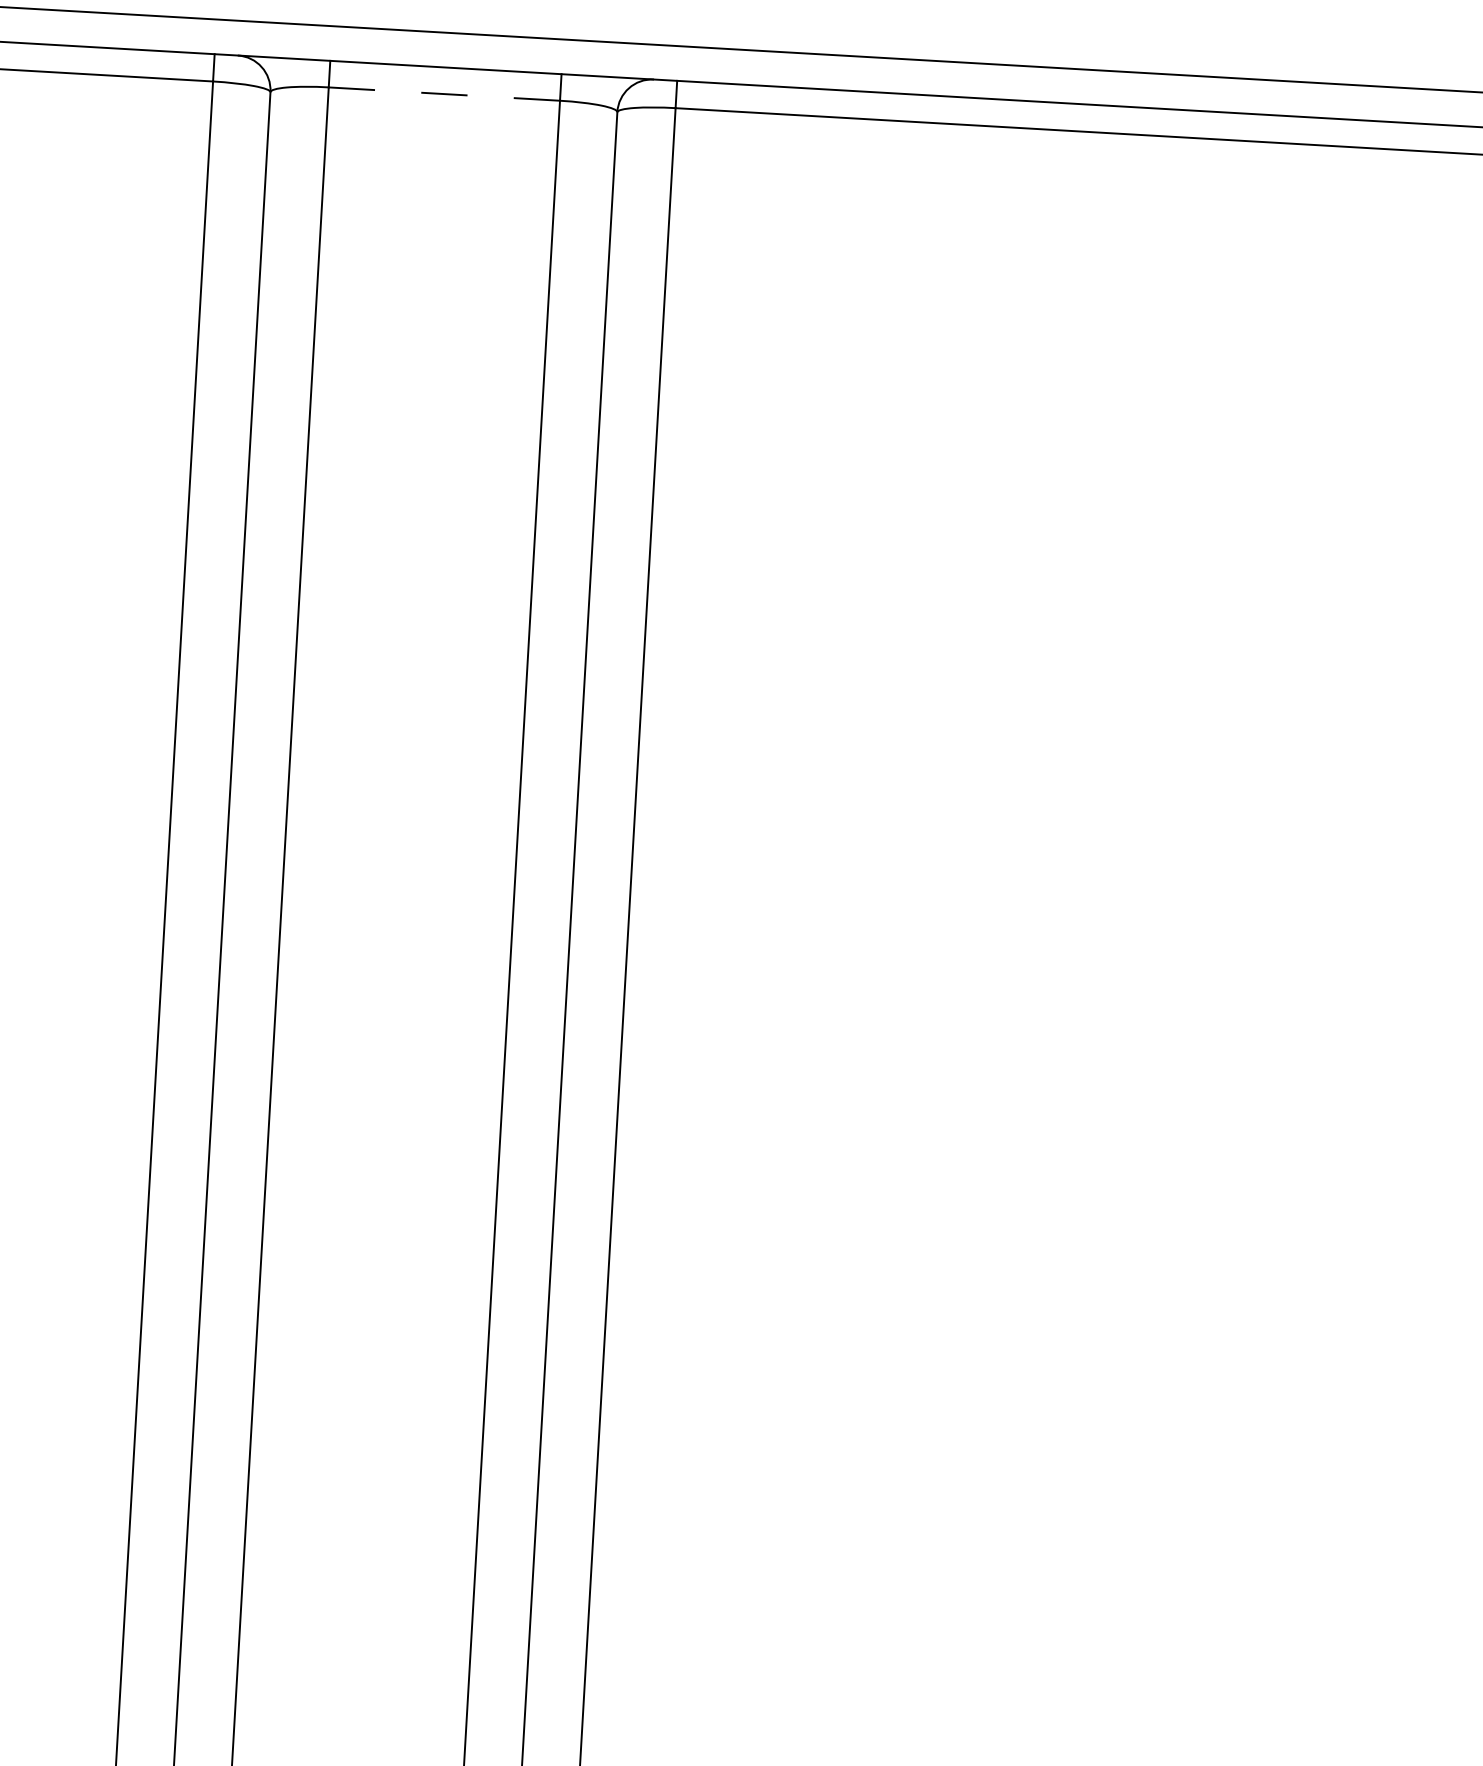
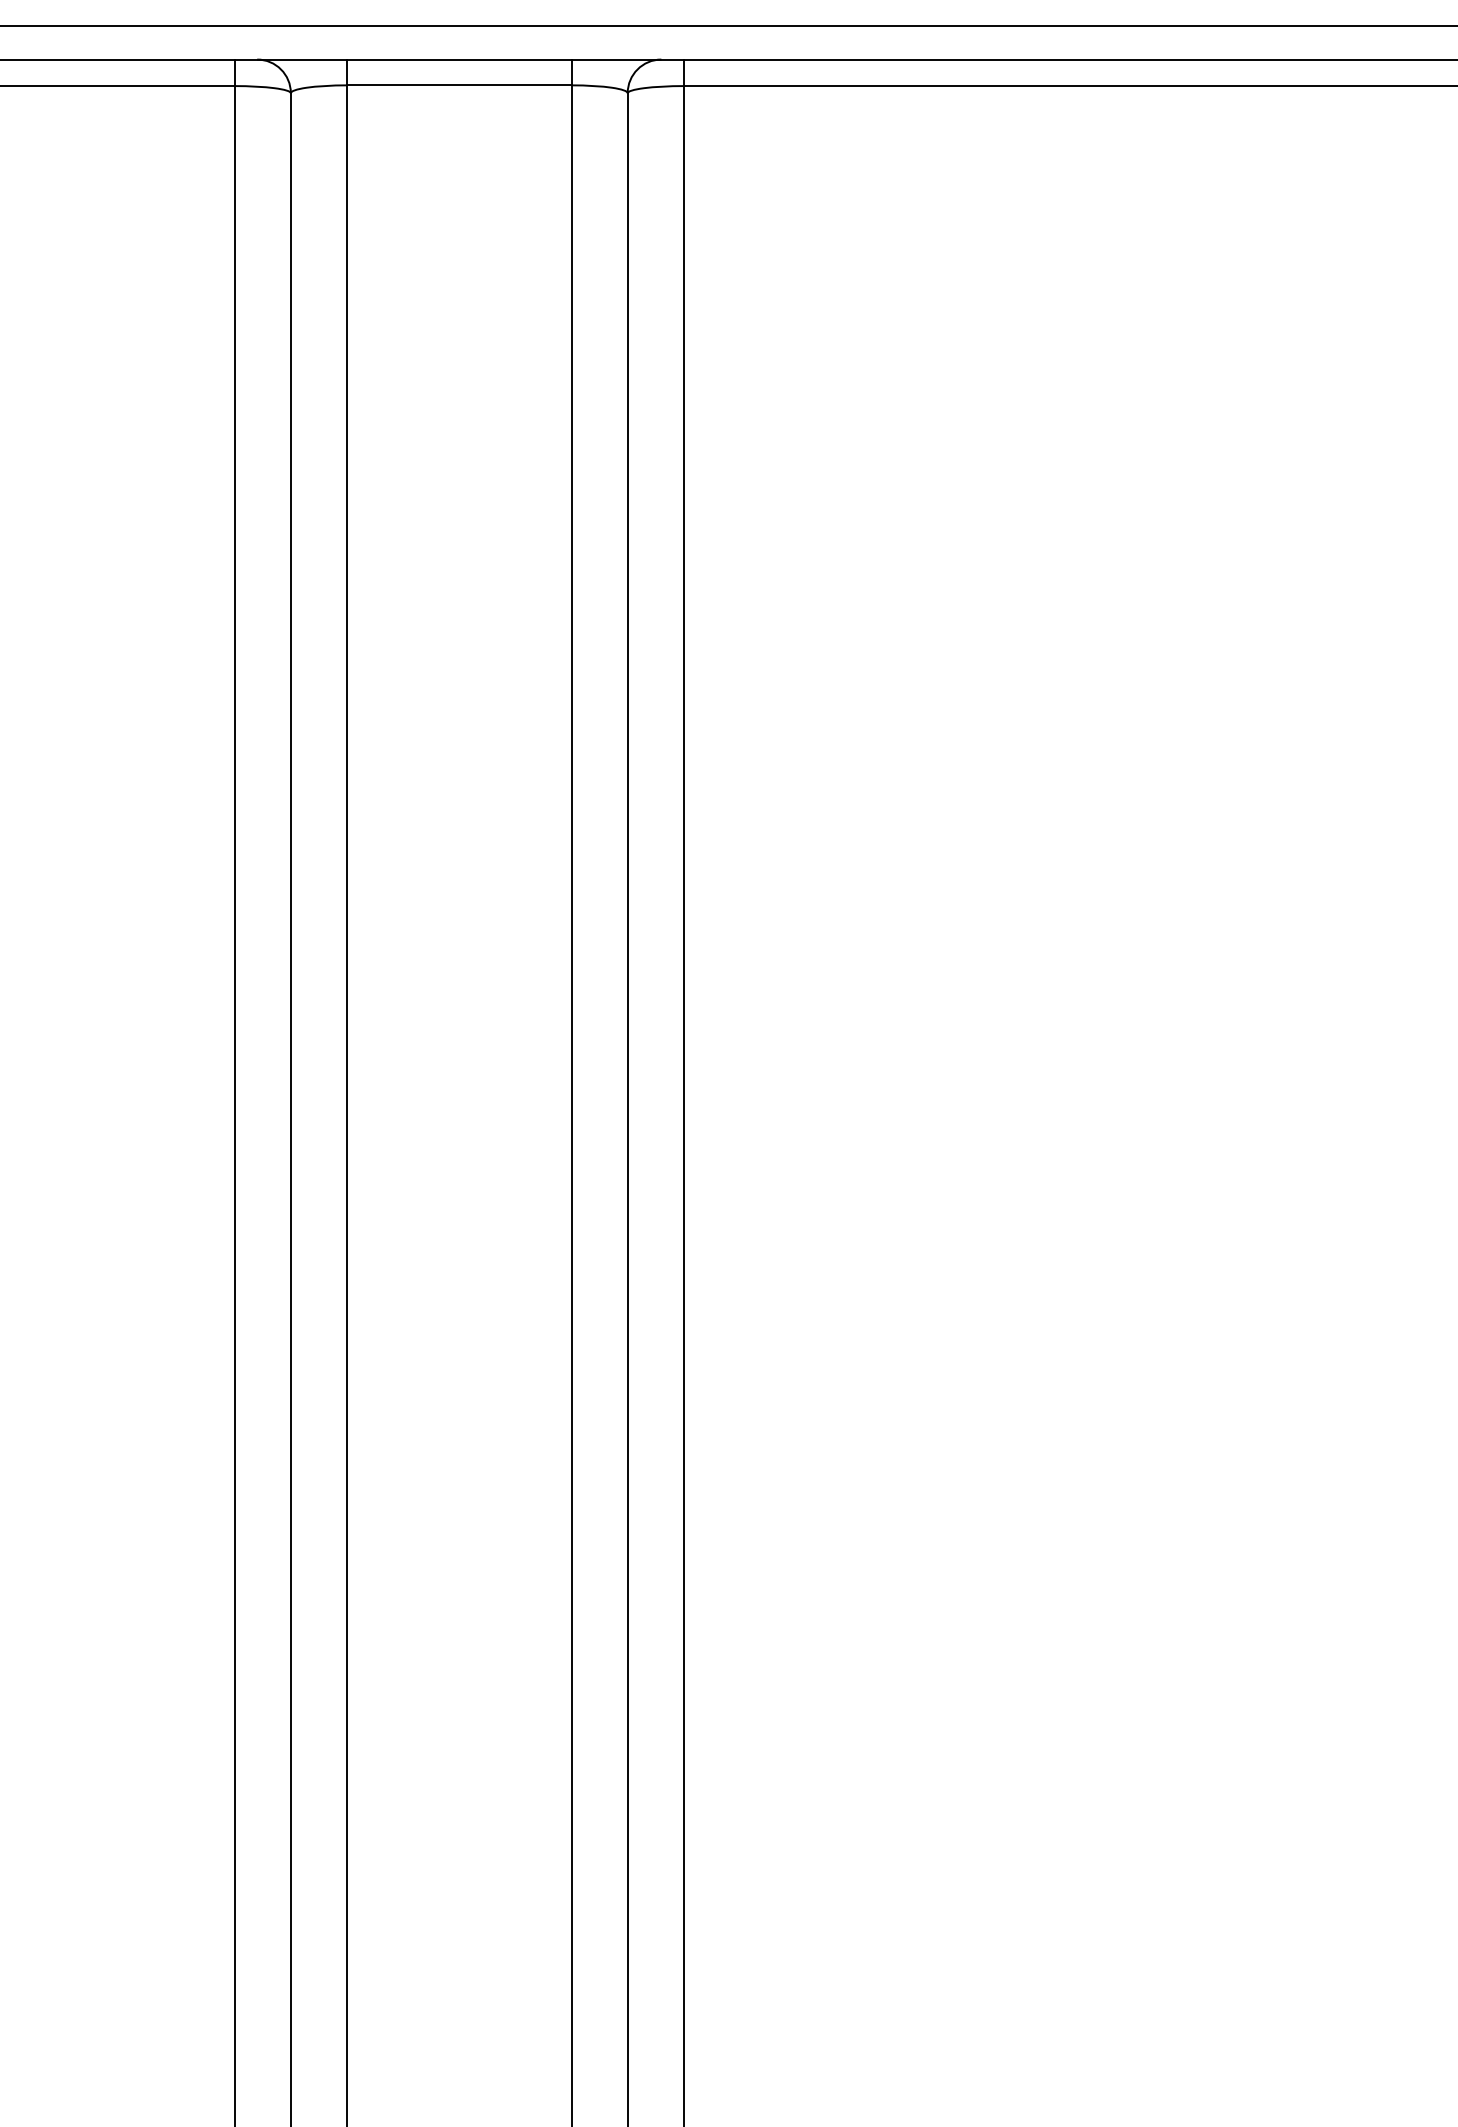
line: (443, 94) -> (458, 85), dashed -> solid

